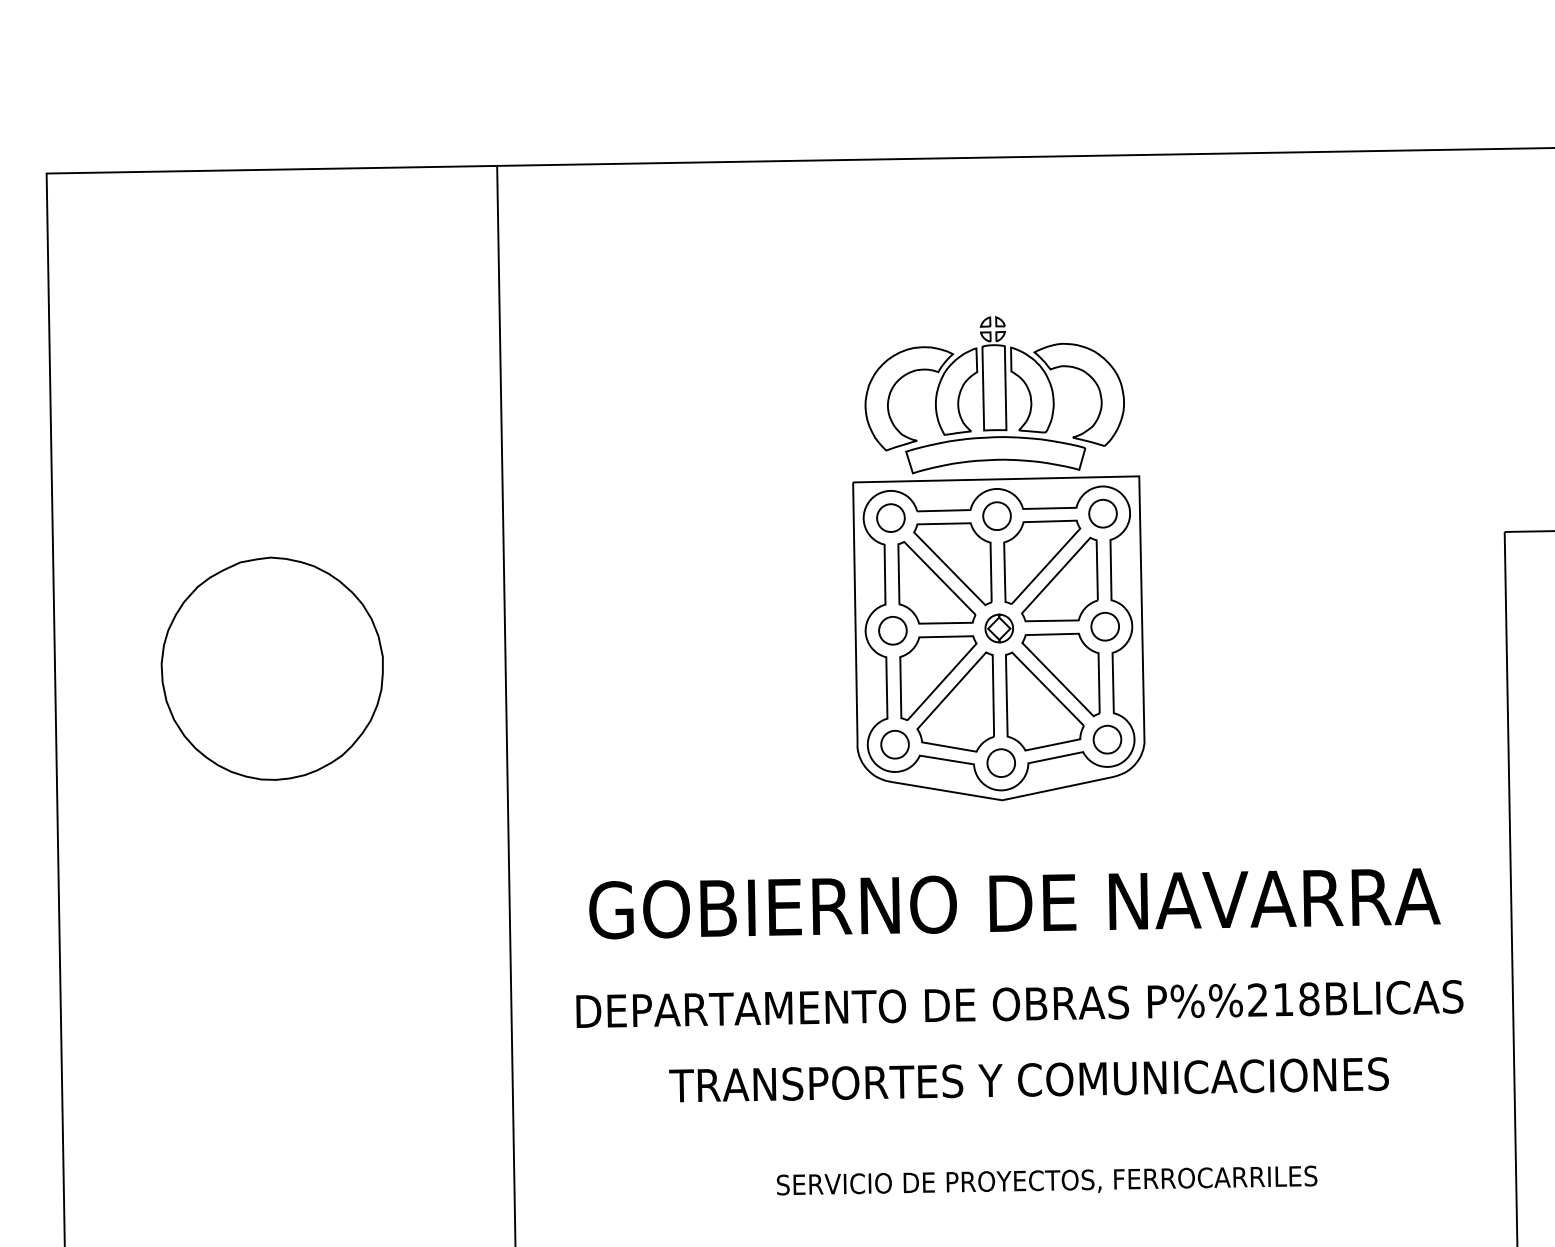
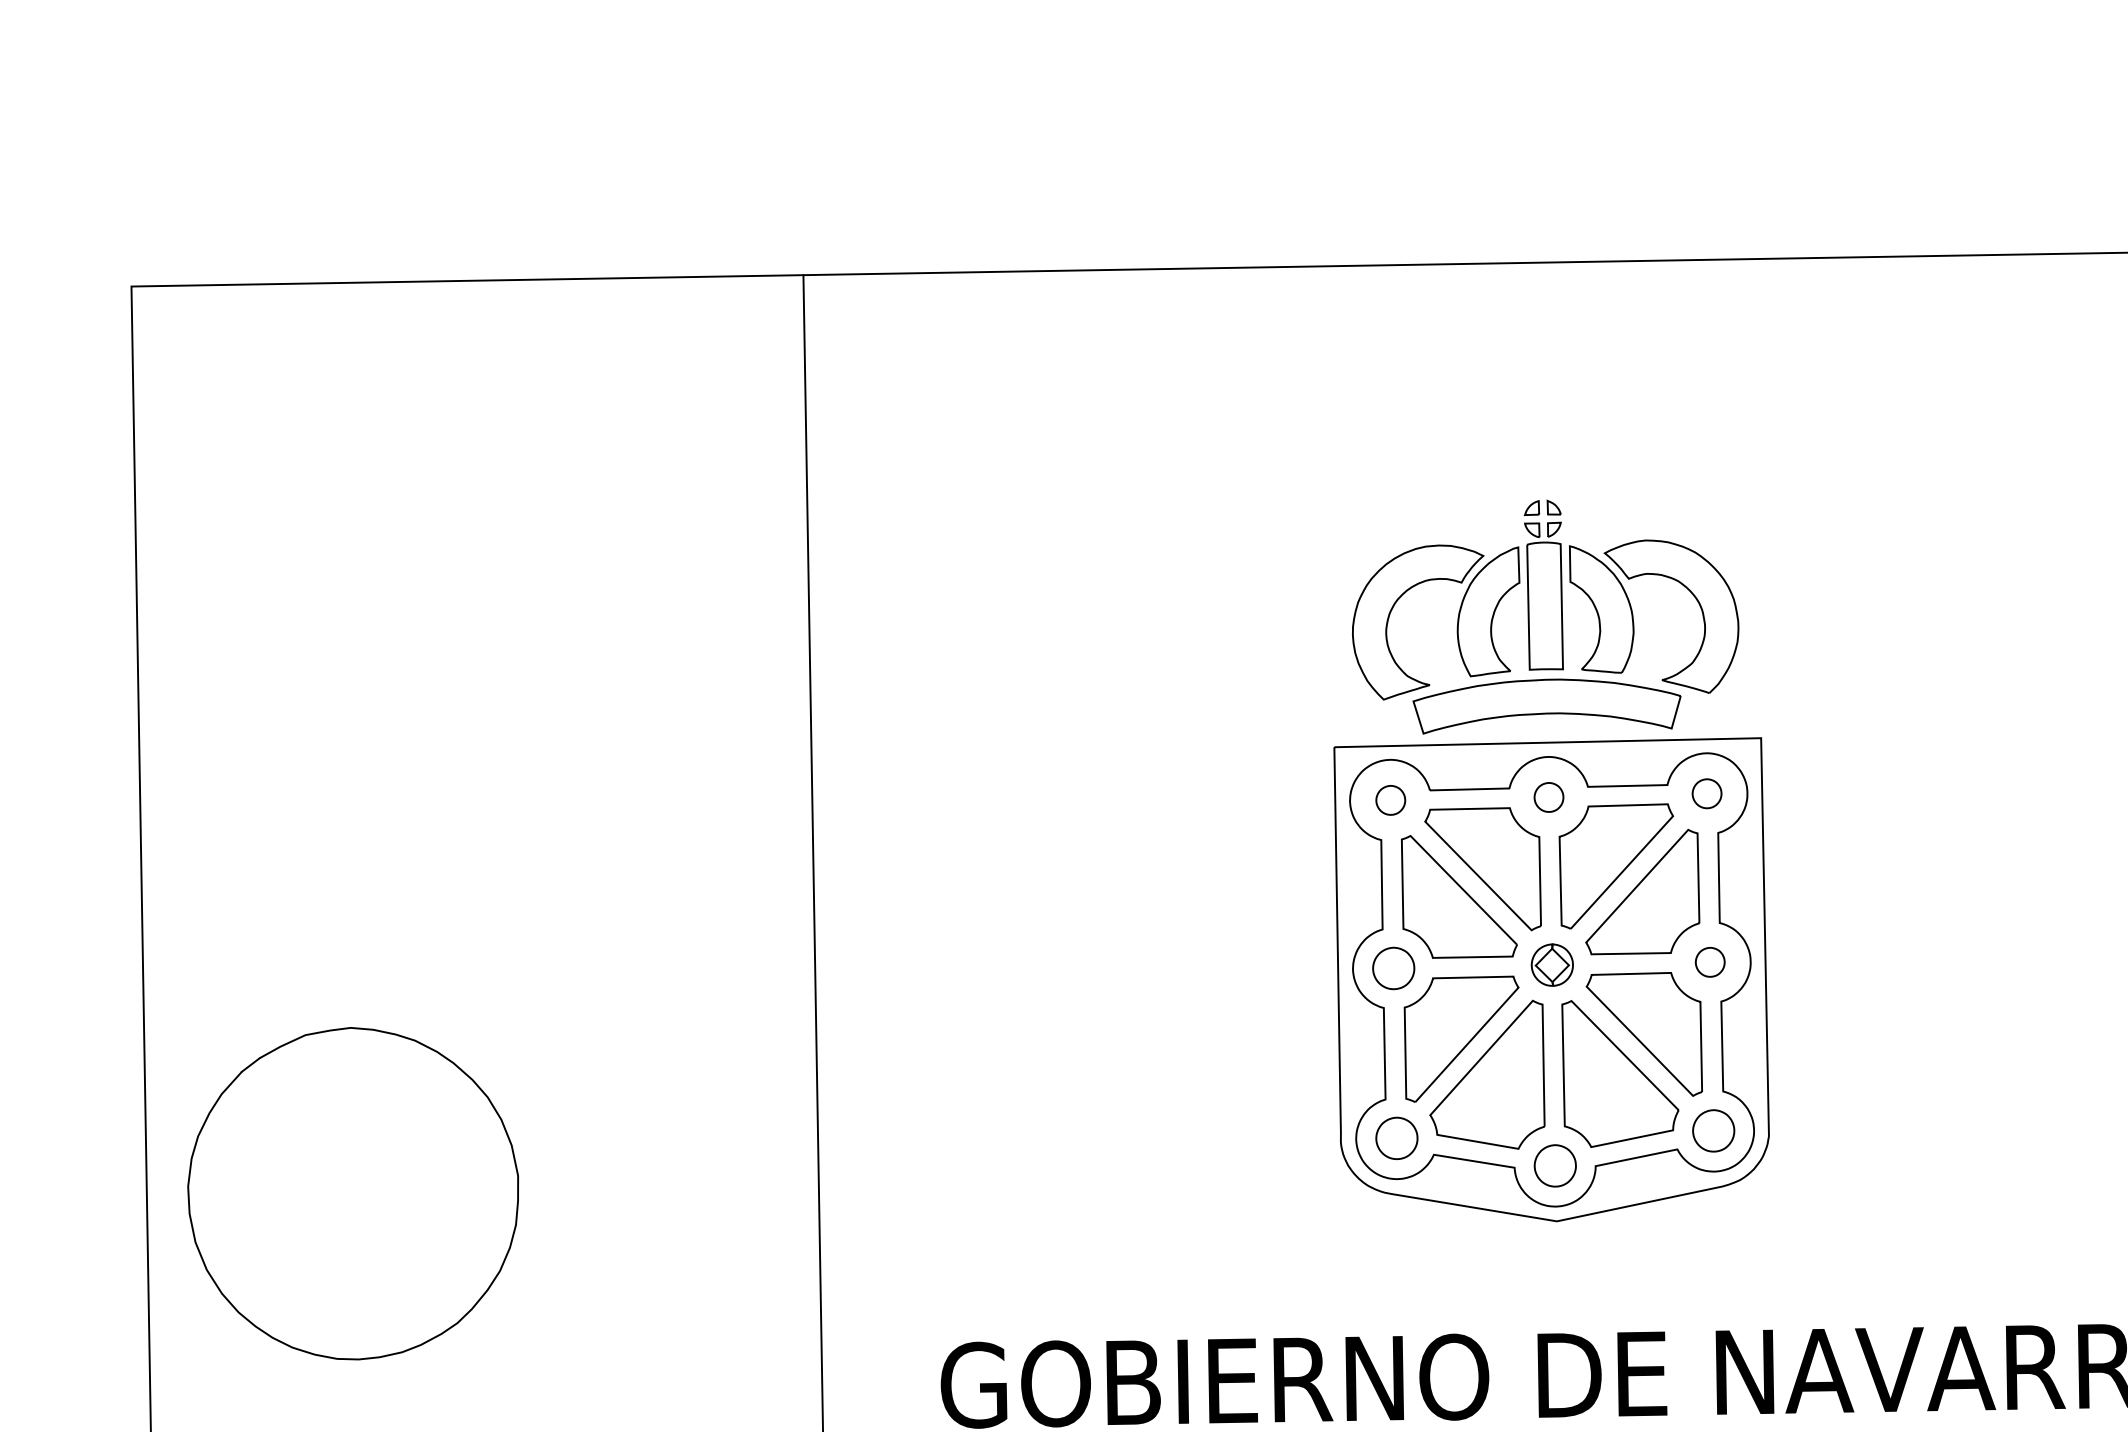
part: (1102, 513) -> (1706, 793), size x0.7
part: (996, 515) -> (1548, 796), size x0.7
part: (890, 517) -> (1390, 799), size x0.7
part: (1104, 626) -> (1709, 962), size x0.7
part: (271, 668) -> (352, 1193), moved

